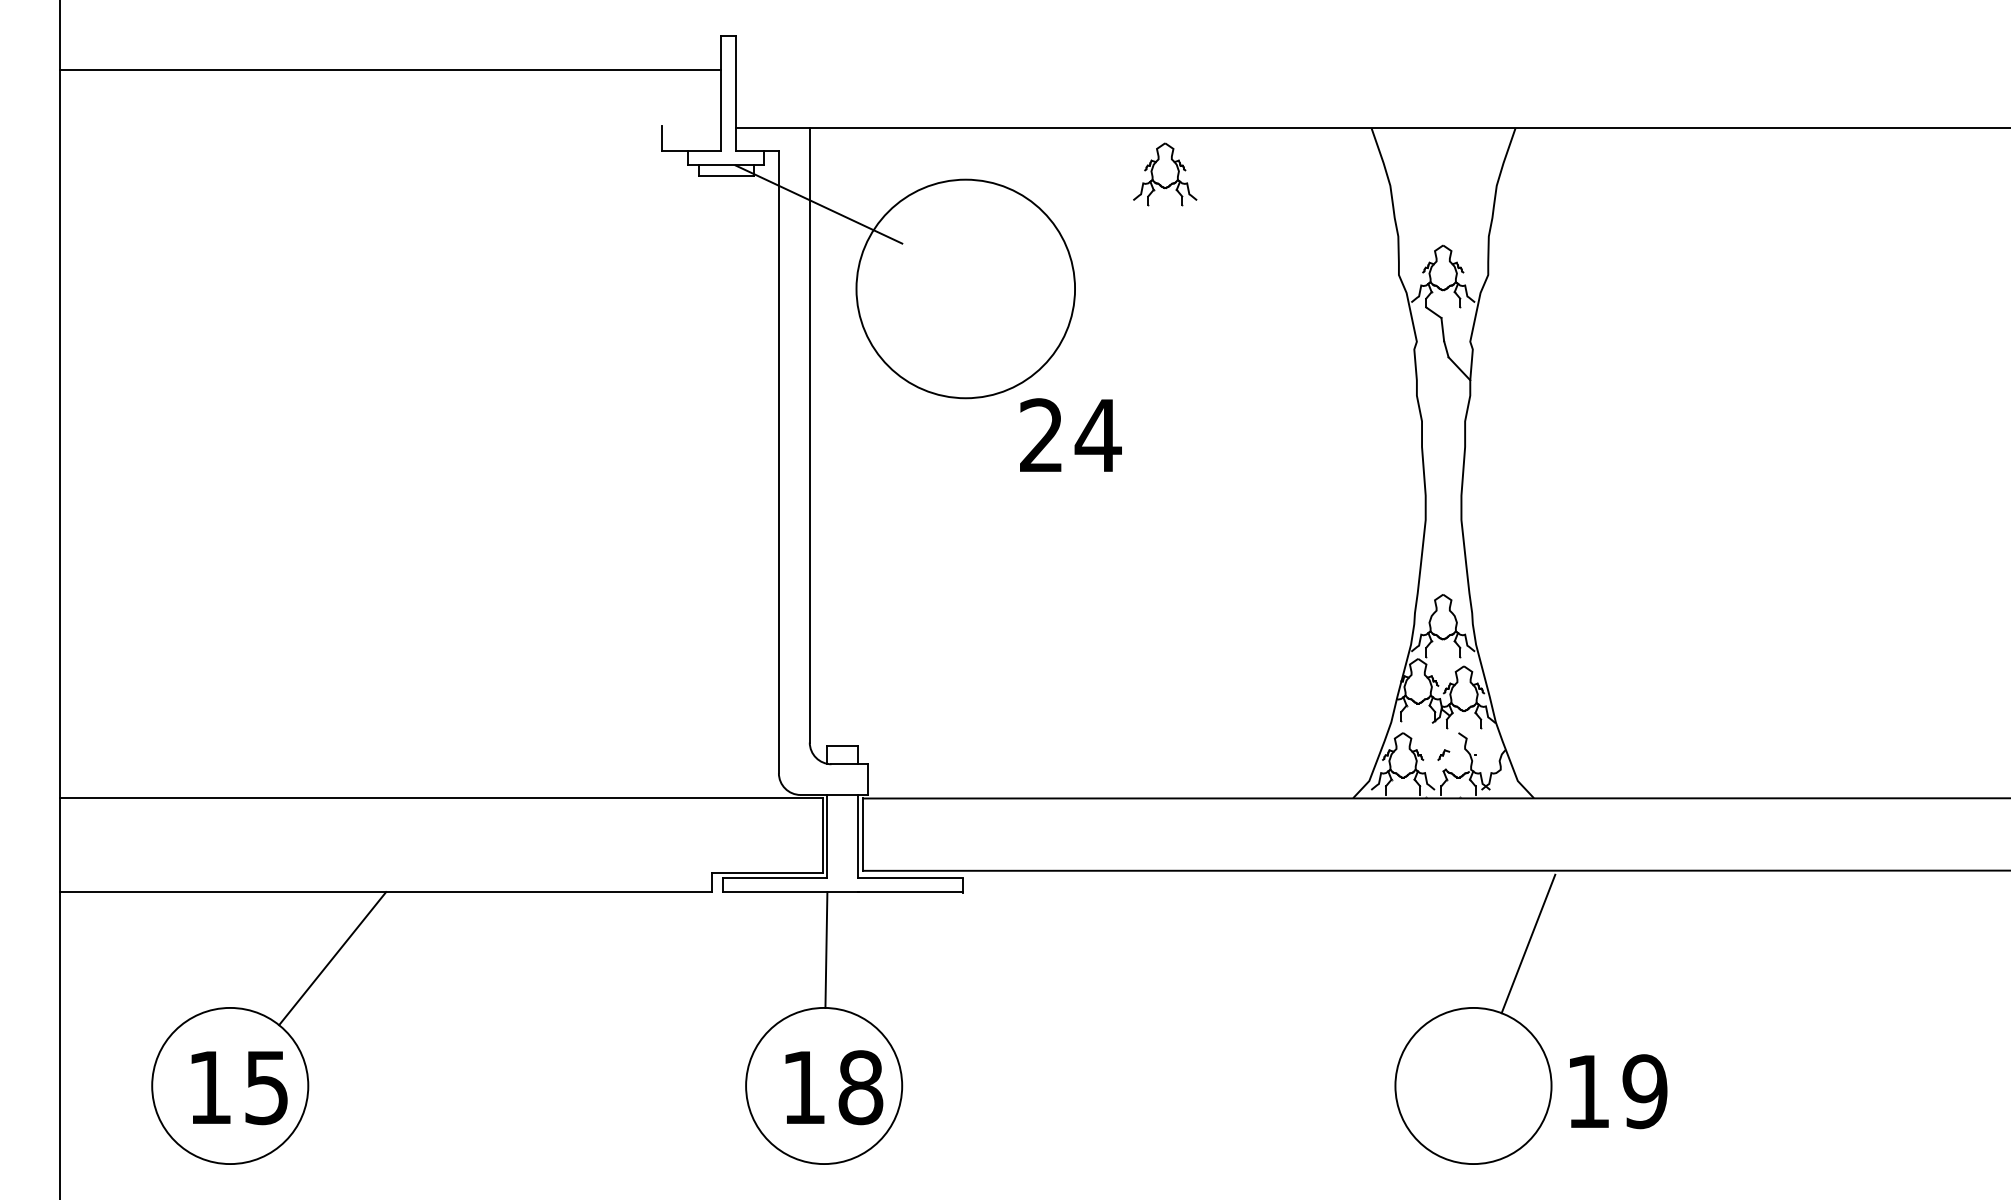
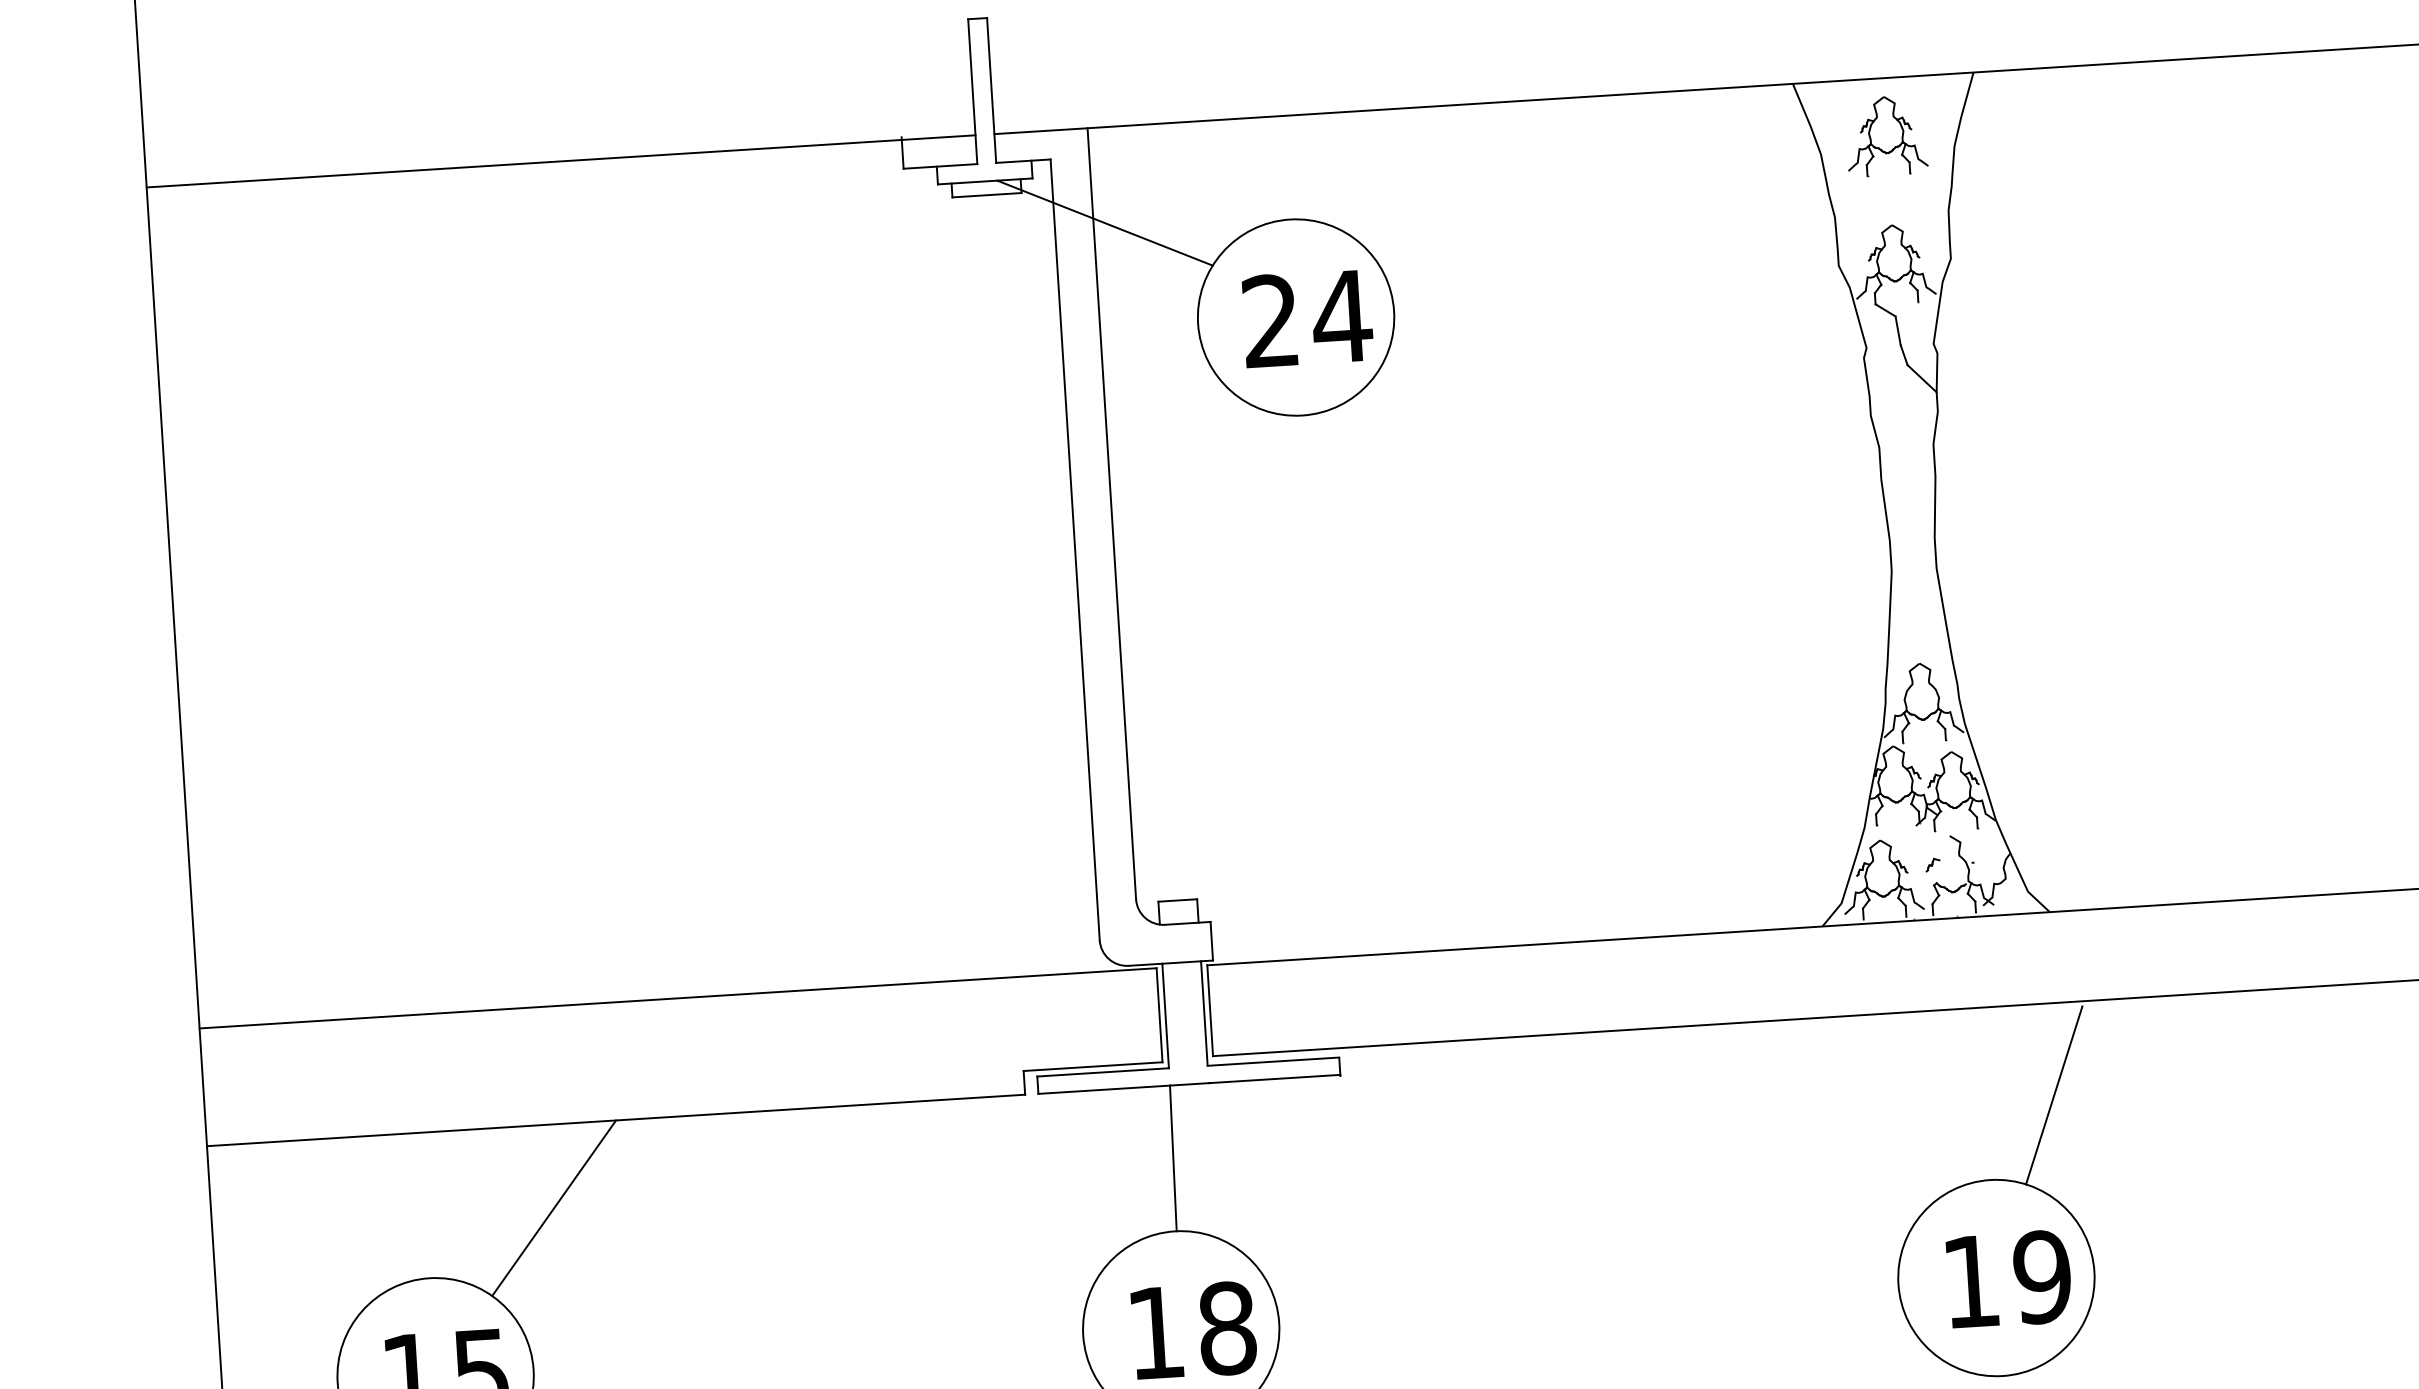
line: (390, 70) -> (561, 161), moved
part: (1165, 174) -> (1886, 136), moved
circle: (965, 288) -> (1295, 316), size x0.71
text: (1070, 434) -> (1307, 317), moved
text: (1618, 1091) -> (2009, 1279), moved

